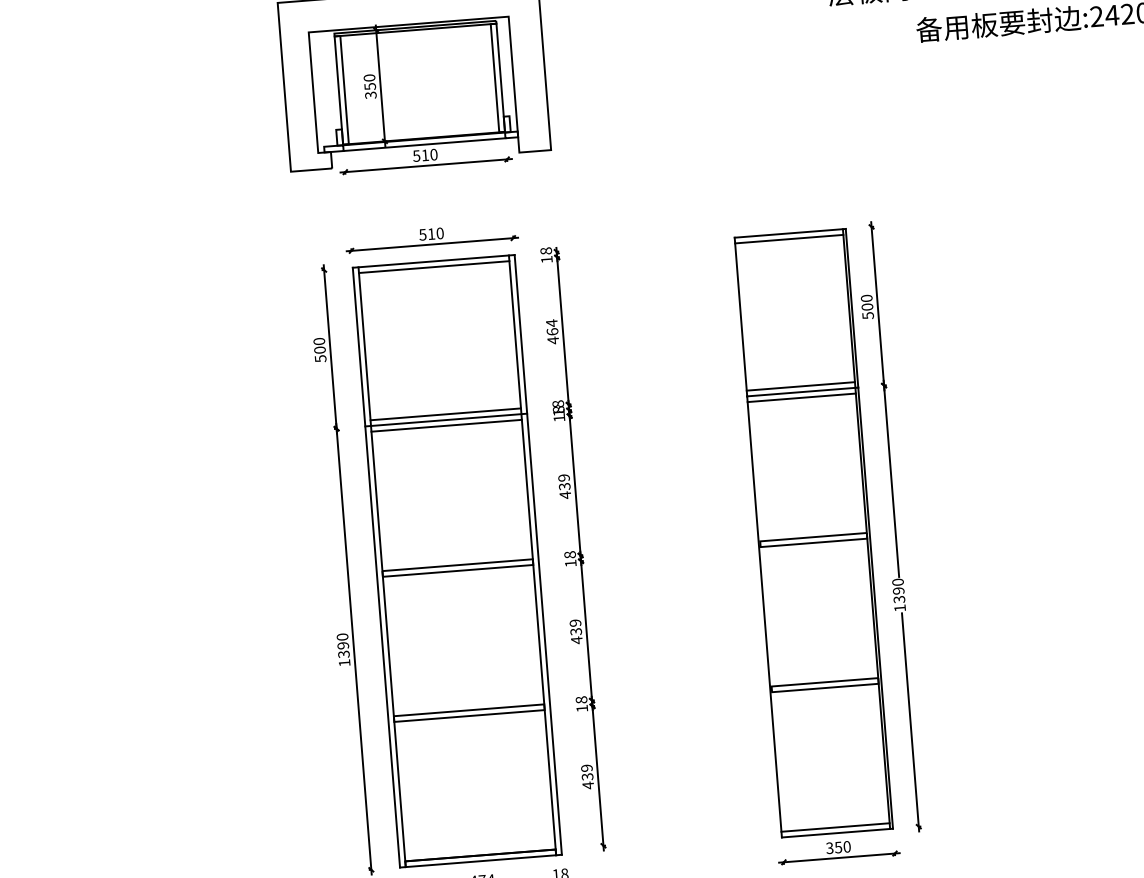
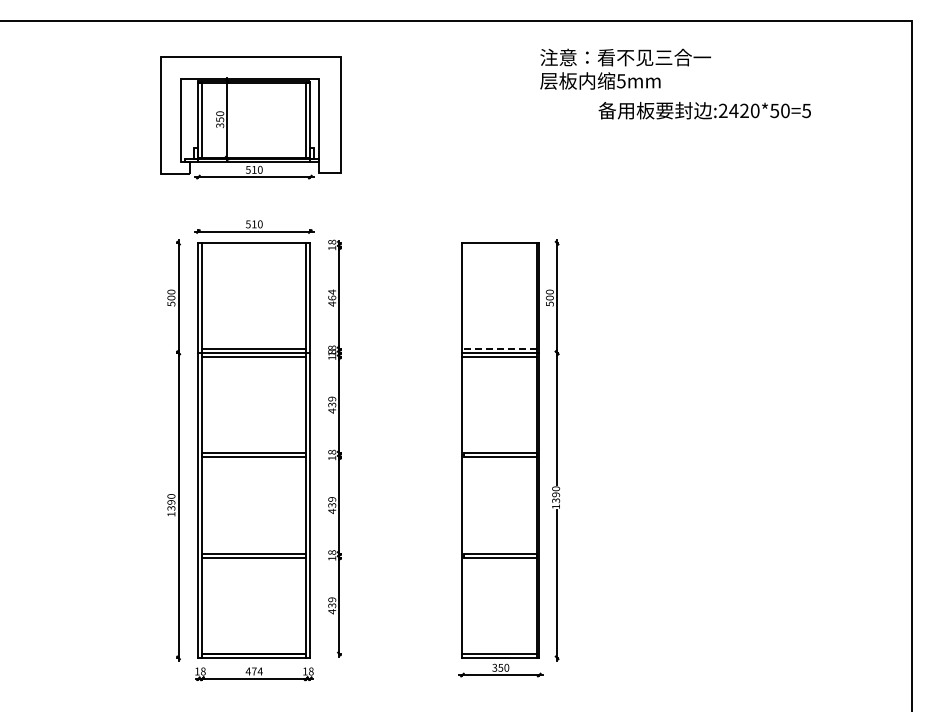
line: (788, 239) -> (499, 247), removed
line: (434, 267) -> (254, 247), removed
line: (800, 385) -> (499, 348), solid -> dashed

